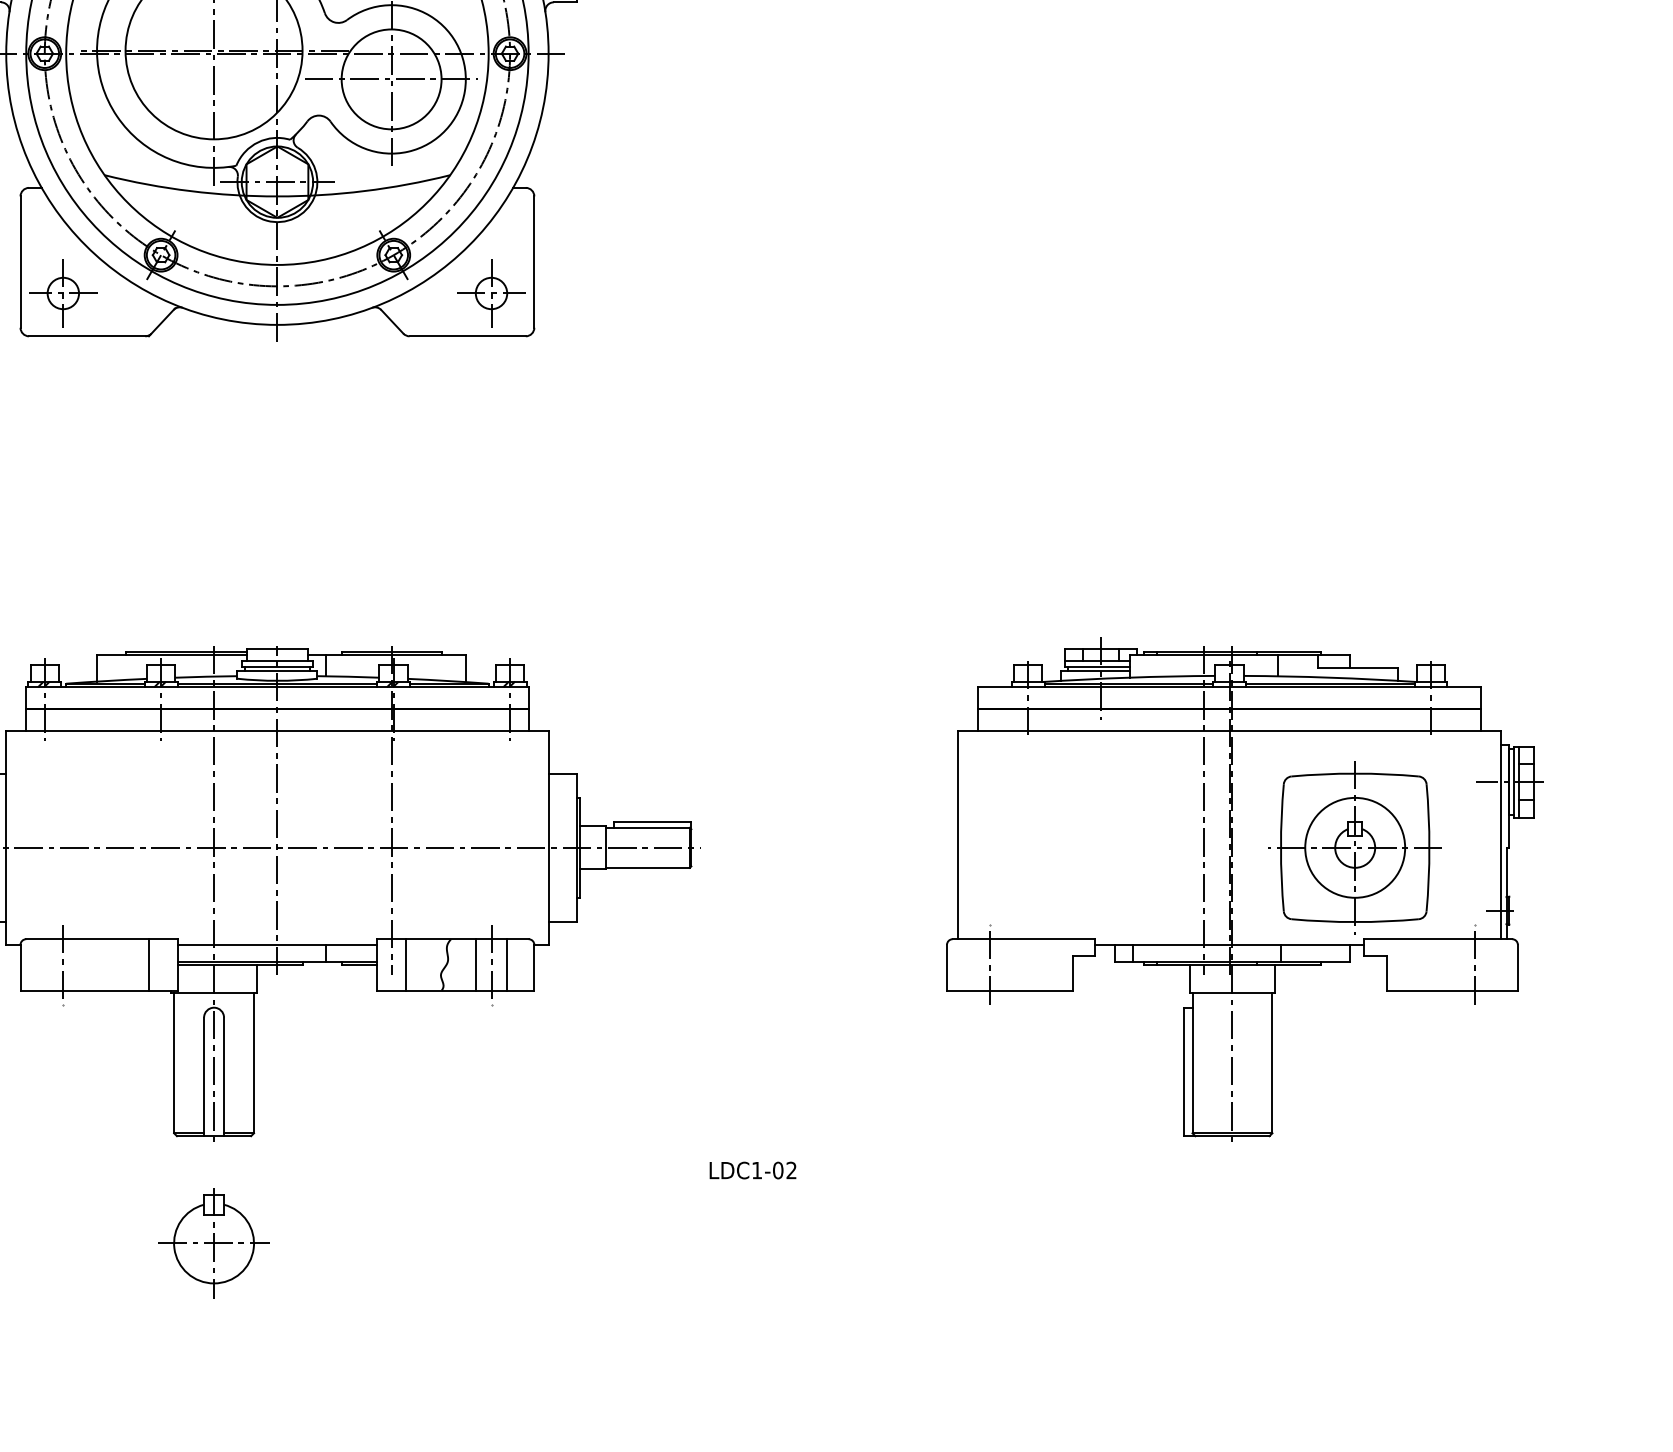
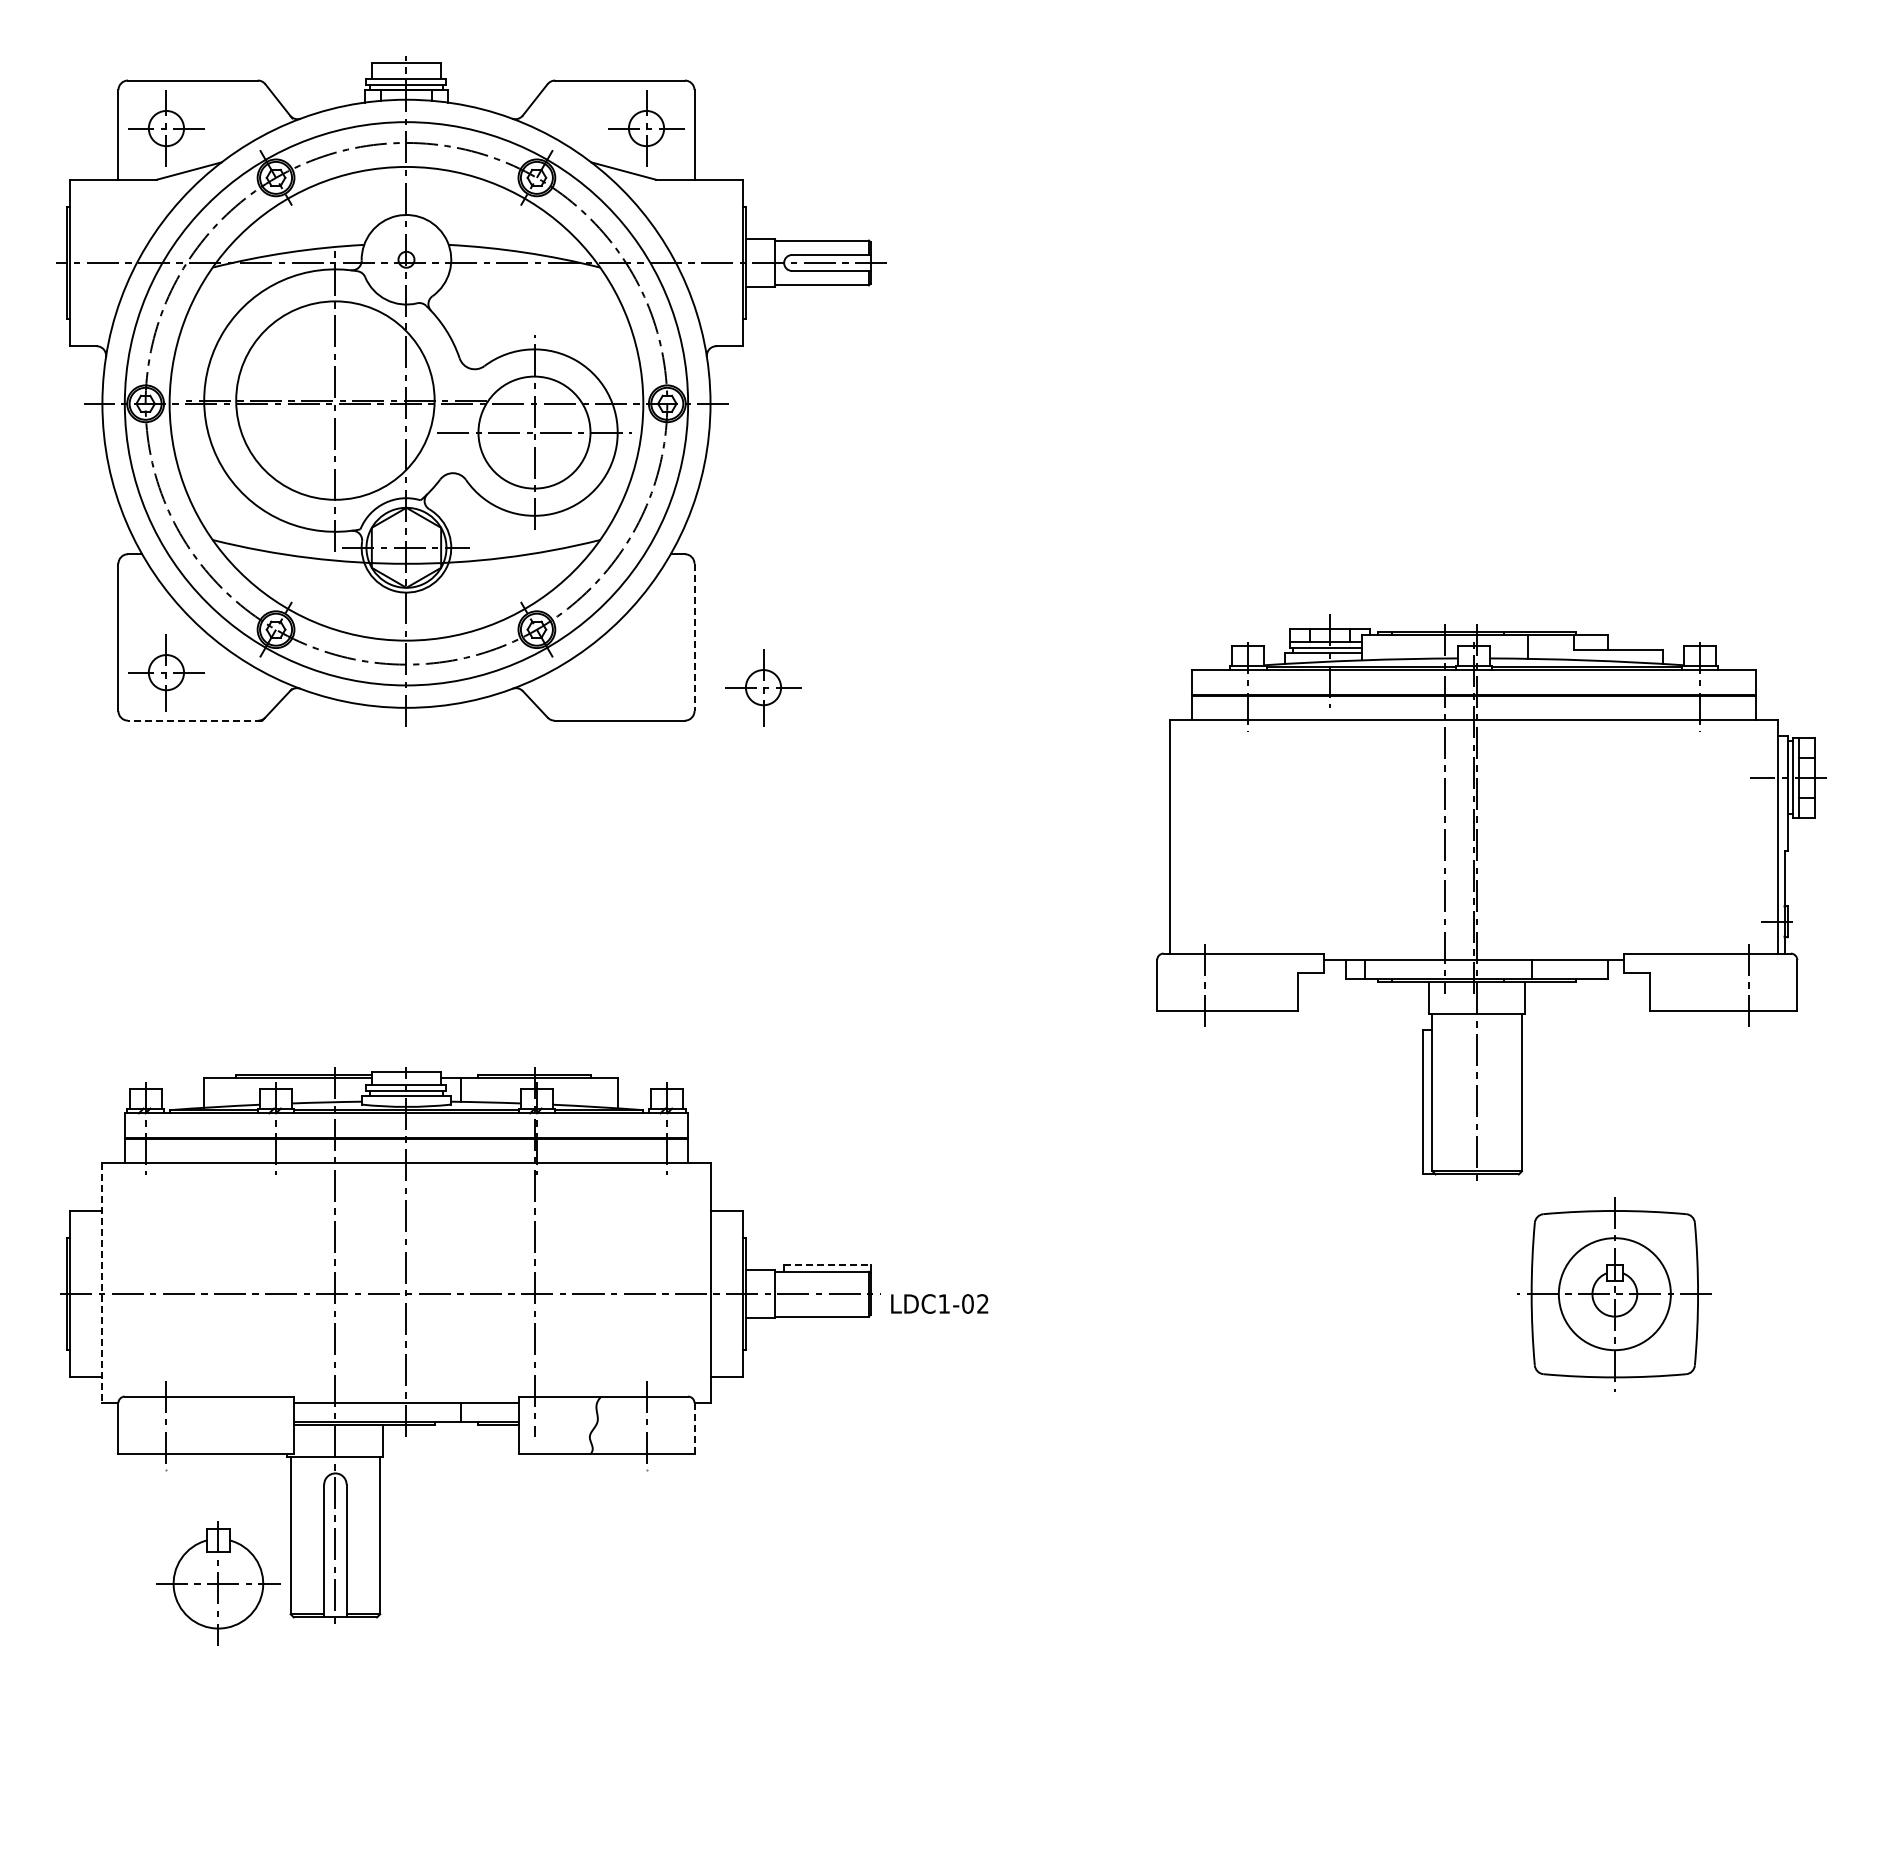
line: (534, 262) -> (694, 637), solid -> dashed
part: (491, 293) -> (763, 687), moved
line: (88, 336) -> (194, 720), solid -> dashed
line: (652, 822) -> (827, 1265), solid -> dashed
line: (6, 838) -> (102, 1283), solid -> dashed
part: (1245, 889) -> (1491, 897), moved
line: (149, 964) -> (262, 1425), removed
line: (405, 964) -> (550, 1425), removed
line: (475, 964) -> (628, 1425), removed
line: (507, 964) -> (664, 1425), removed
line: (534, 967) -> (694, 1428), solid -> dashed
text: (752, 1170) -> (939, 1303), moved
part: (214, 1243) -> (218, 1583), moved

